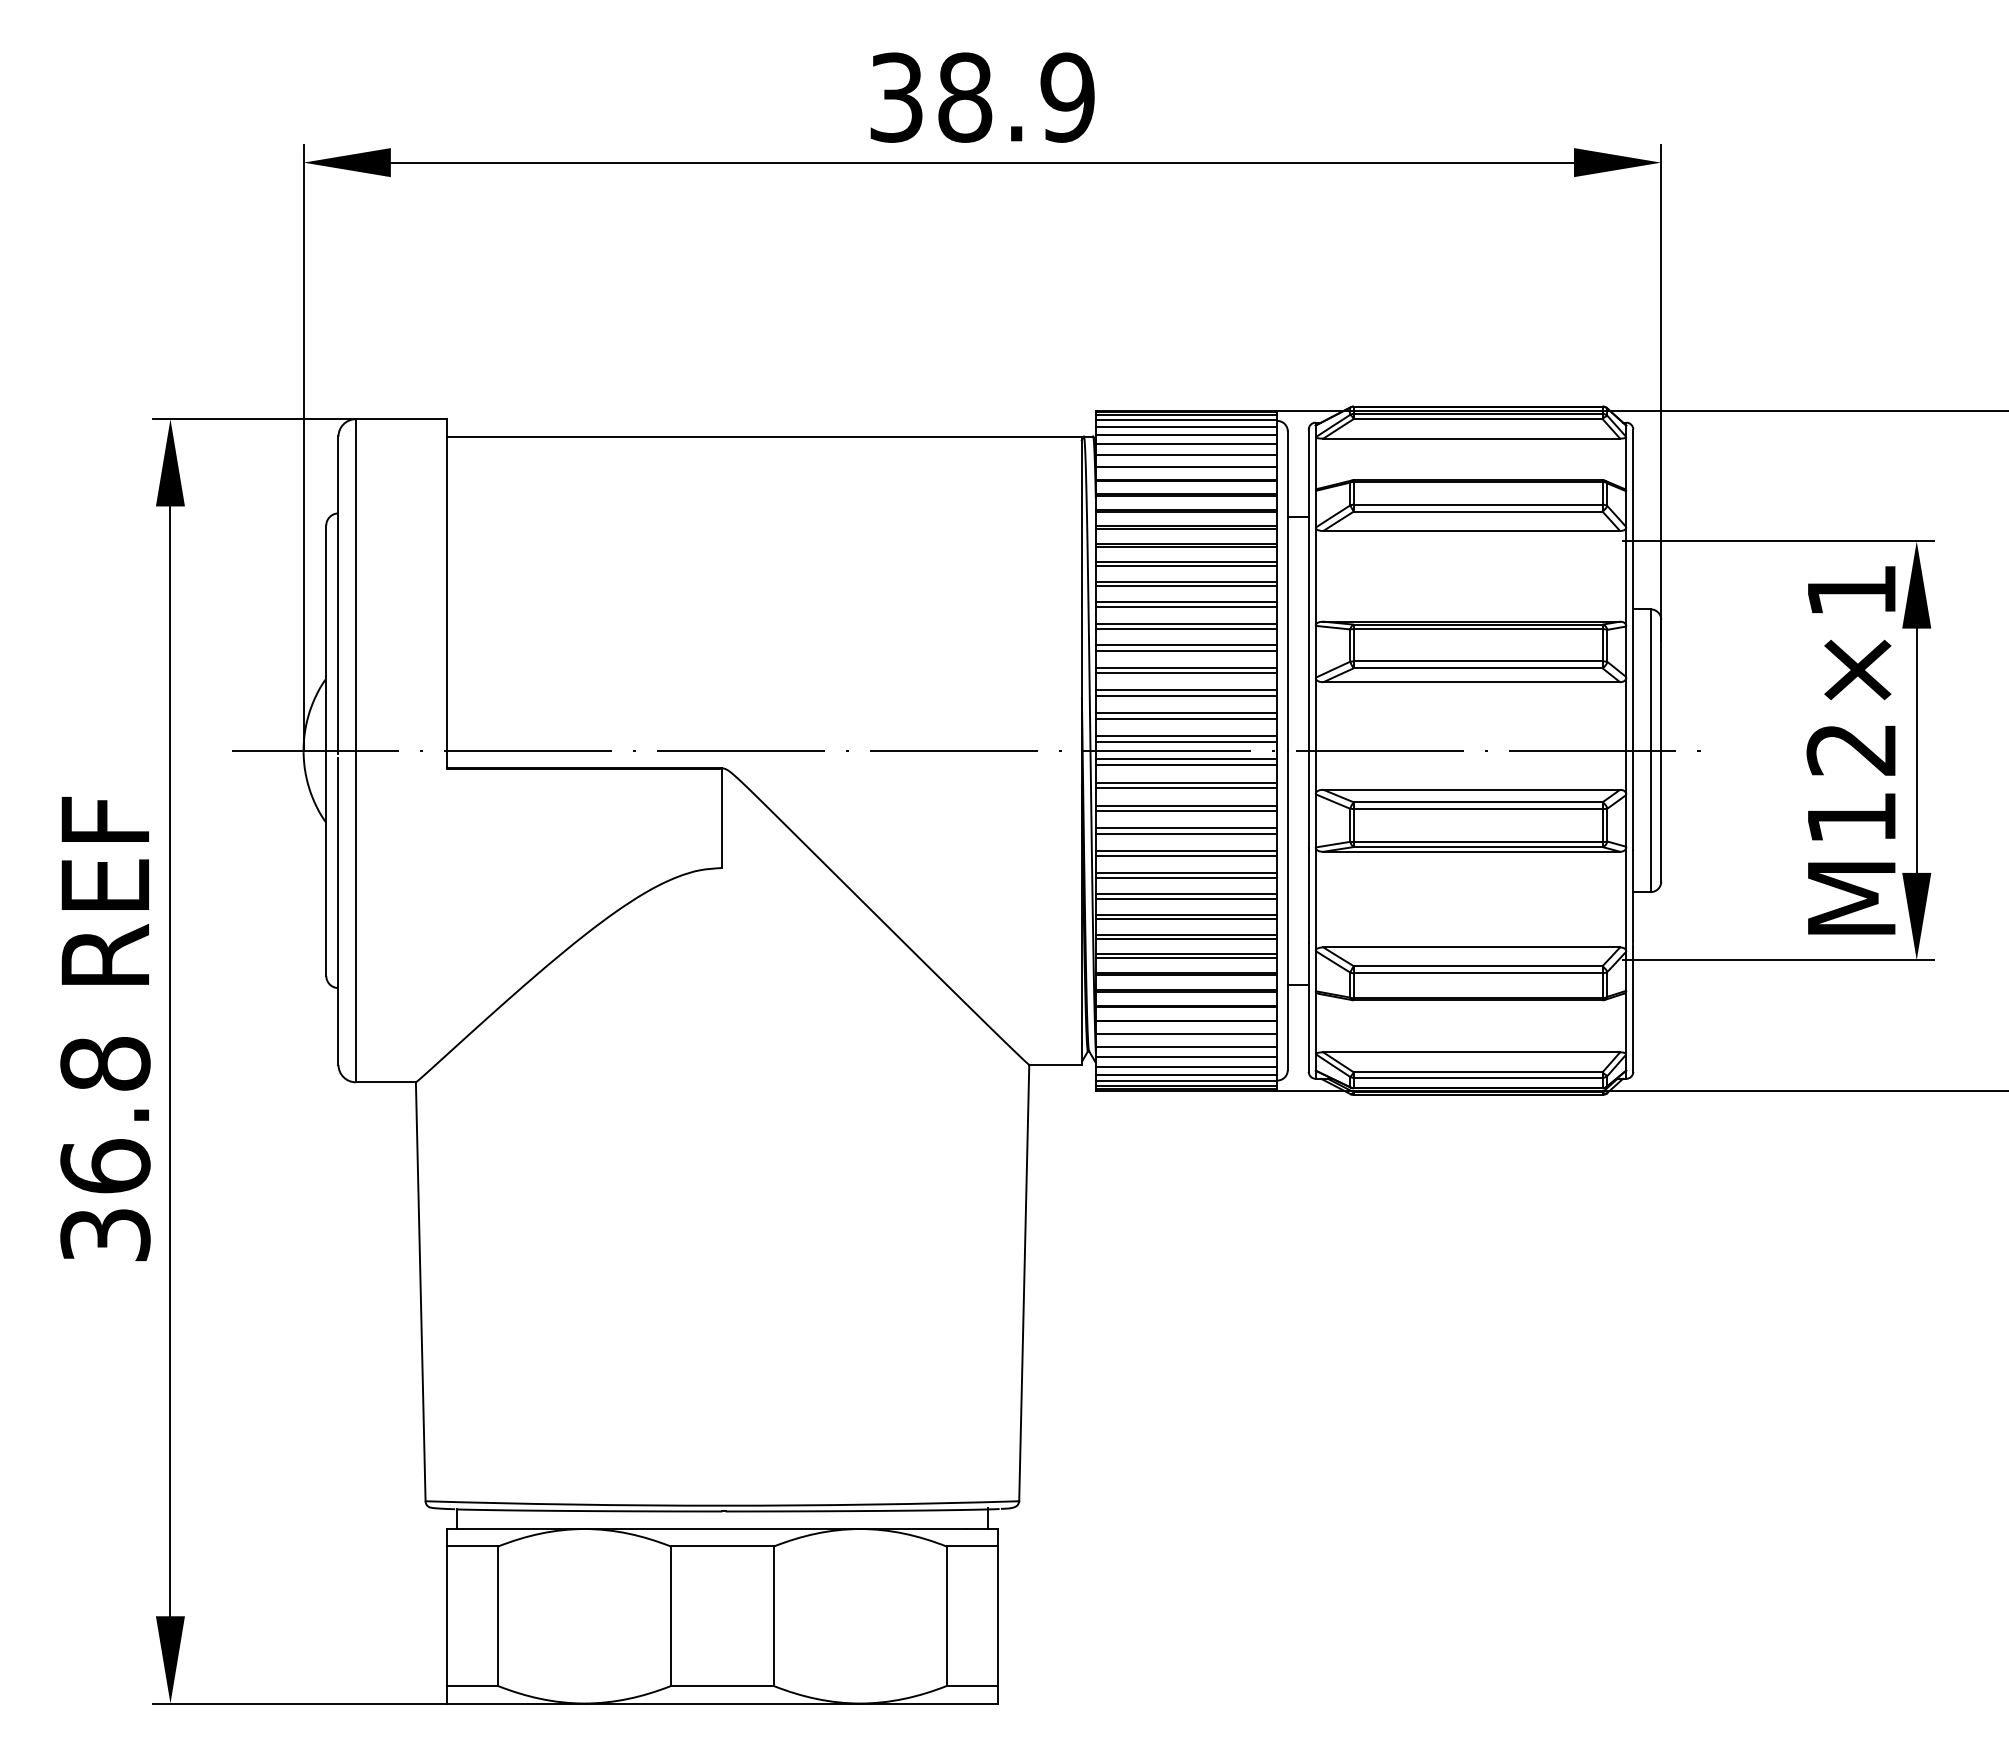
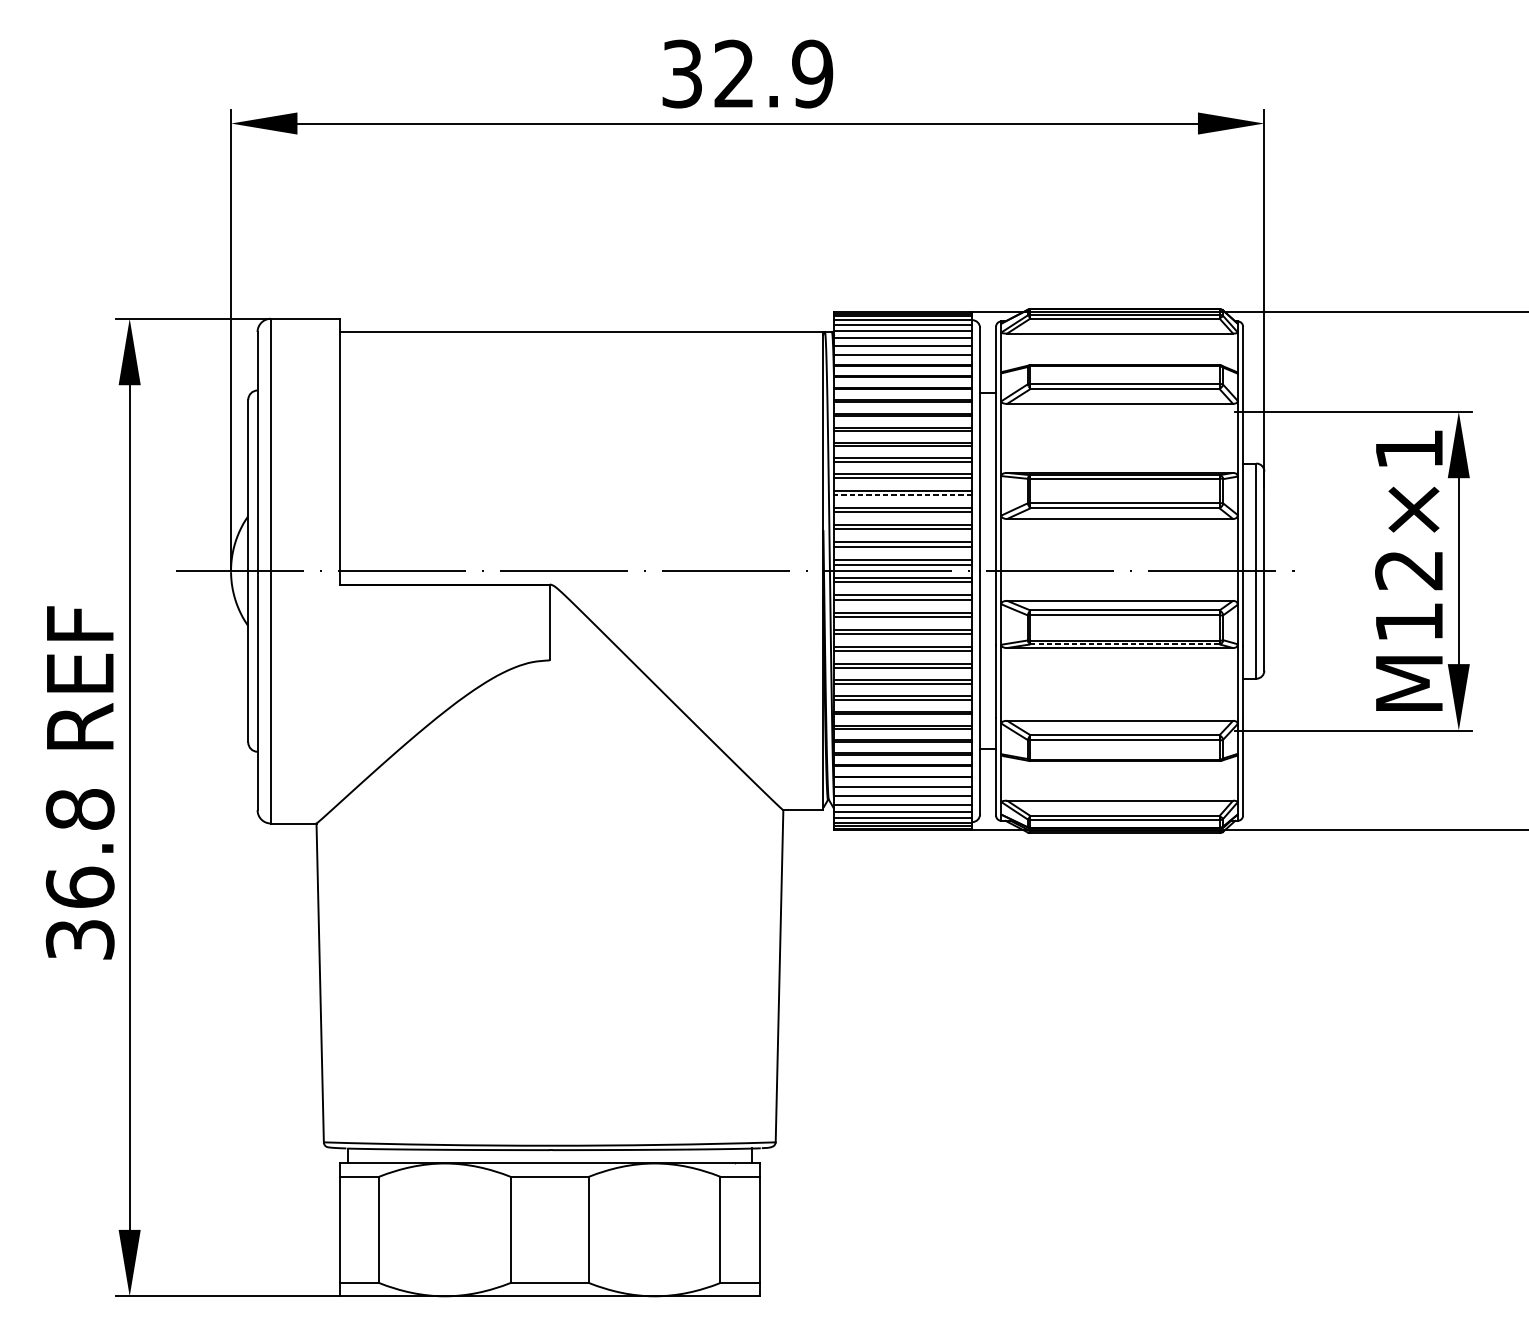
text: (965, 97) -> (734, 73), 38.9 -> 32.9
line: (1186, 650) -> (903, 494), solid -> dashed
line: (1477, 847) -> (1124, 644), solid -> dashed

